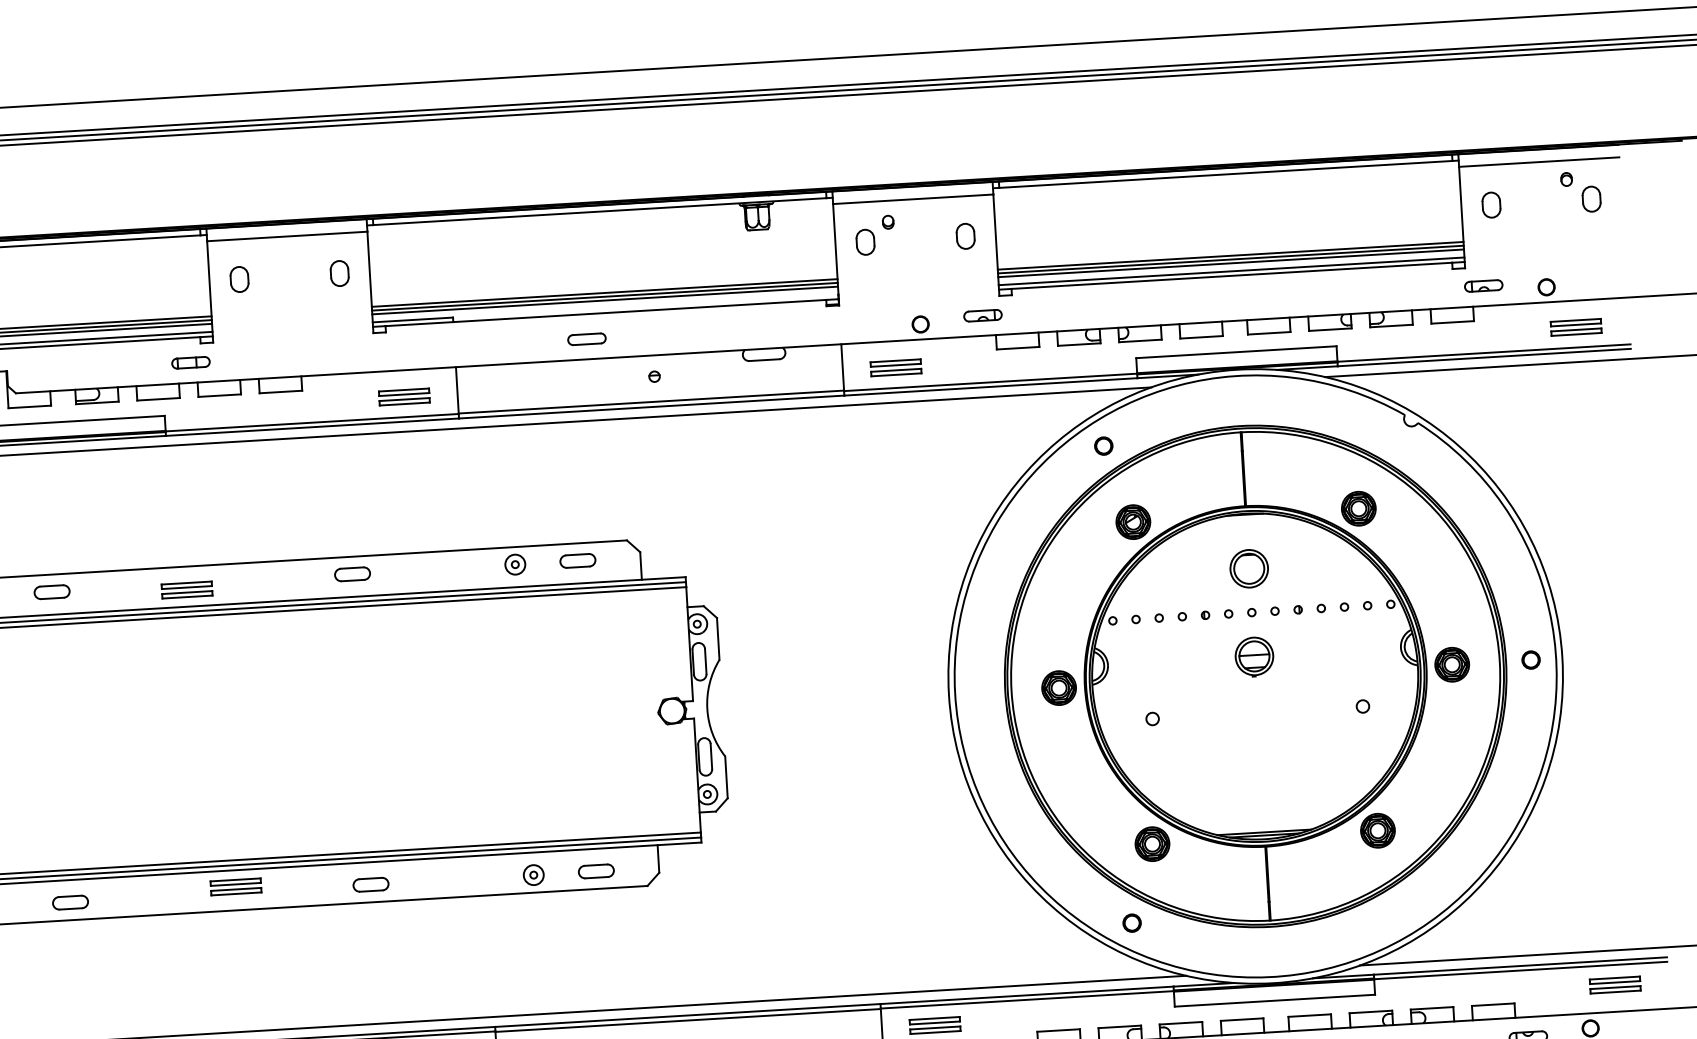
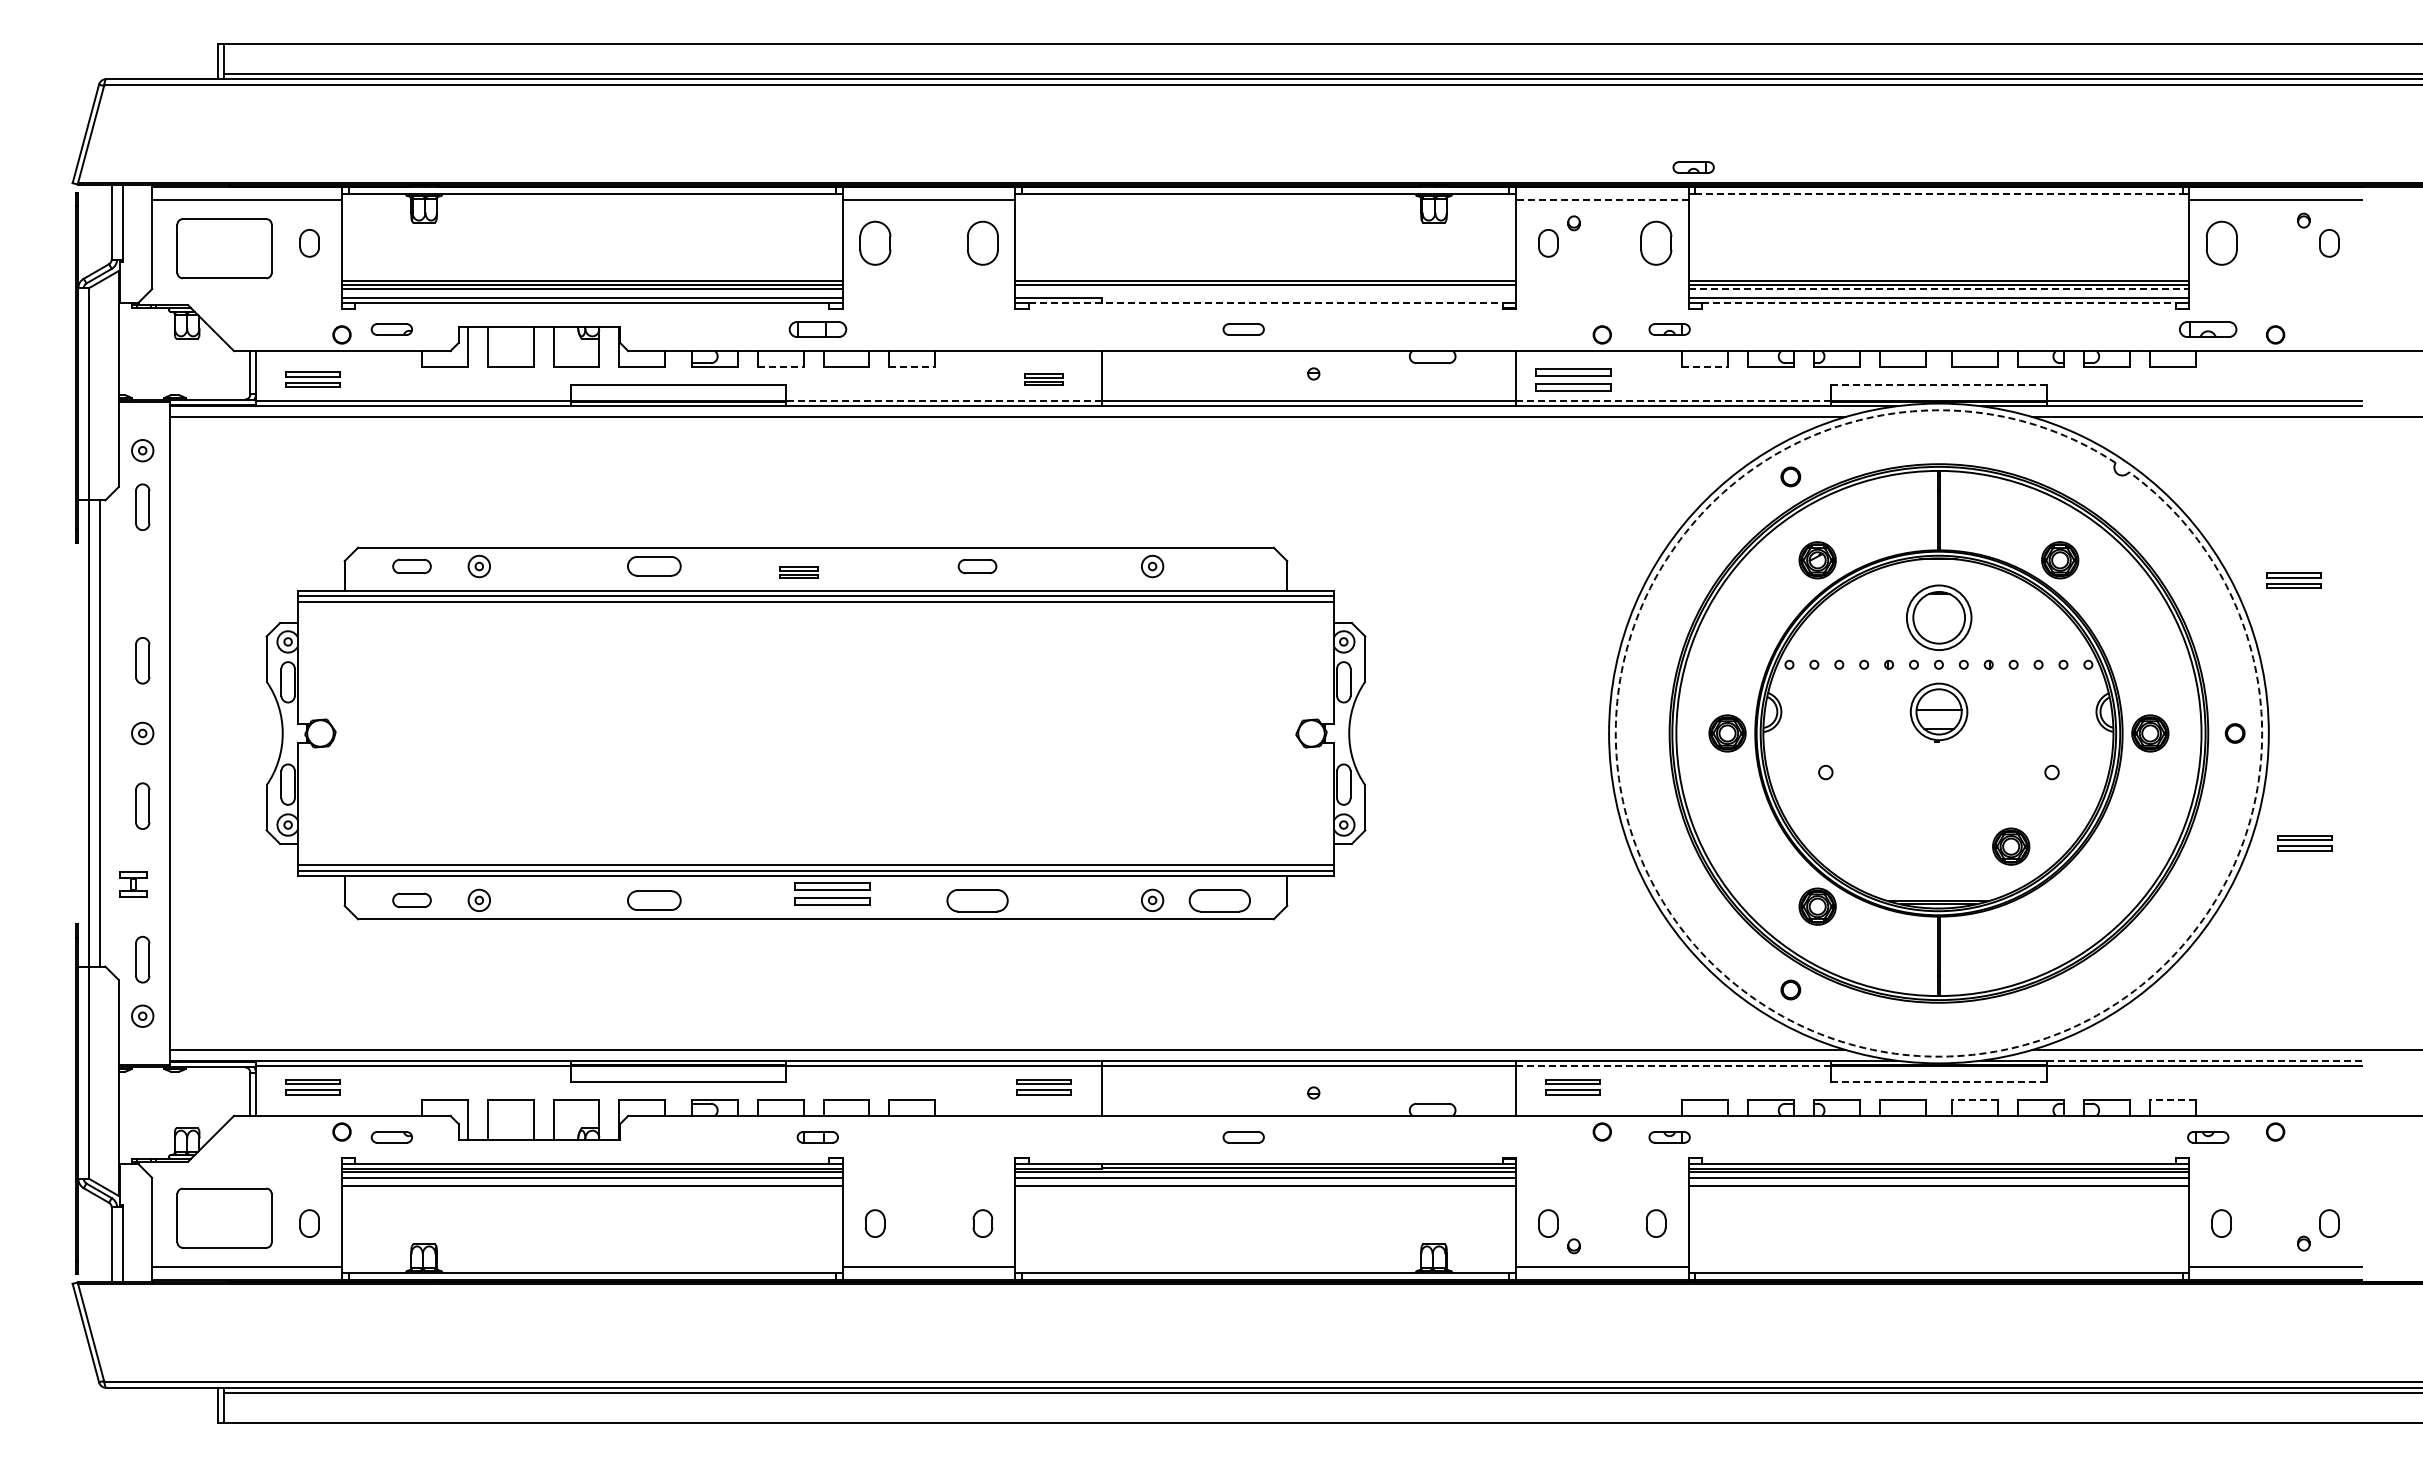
part: (996, 163) -> (1693, 167), added
line: (1225, 174) -> (1938, 193), solid -> dashed
line: (912, 199) -> (1601, 200), solid -> dashed
part: (1491, 205) -> (2221, 243), size x1.6
part: (965, 236) -> (1655, 243), size x1.6
line: (1231, 263) -> (1939, 289), solid -> dashed
part: (339, 273) -> (982, 243), size x1.6
line: (1231, 275) -> (1938, 302), solid -> dashed
part: (238, 279) -> (874, 243), size x1.6
part: (1483, 285) -> (2208, 329), size x1.4
line: (605, 300) -> (1265, 289), removed
line: (605, 312) -> (1265, 302), solid -> dashed
part: (1575, 327) -> (2293, 580), moved
line: (1018, 348) -> (1705, 366), solid -> dashed
line: (1235, 352) -> (1938, 384), solid -> dashed
part: (190, 362) -> (817, 329), size x1.4
part: (895, 367) -> (1572, 379), size x1.4
line: (990, 382) -> (1673, 401), solid -> dashed
line: (281, 391) -> (912, 366), solid -> dashed
part: (403, 396) -> (1043, 379), size x0.7
line: (158, 399) -> (780, 366), solid -> dashed
line: (311, 422) -> (943, 401), solid -> dashed
part: (577, 560) -> (1219, 566), removed
part: (1248, 568) -> (1938, 617), size x1.6
part: (186, 589) -> (798, 572), size x0.7
part: (52, 592) -> (654, 566), size x1.4
part: (1254, 656) -> (1938, 711), size x1.4
part: (1378, 830) -> (2011, 846), moved
part: (595, 870) -> (1219, 899), size x1.6
part: (370, 883) -> (977, 899), size x1.6
part: (235, 887) -> (832, 894), size x1.4
part: (70, 901) -> (654, 899), size x1.4
arc: (1099, 933) -> (1755, 999), solid -> dashed
line: (1520, 965) -> (2204, 1060), solid -> dashed
part: (1615, 985) -> (2304, 843), moved
line: (1027, 999) -> (1673, 1065), solid -> dashed
line: (1274, 1000) -> (1938, 1082), solid -> dashed
line: (1493, 1004) -> (2172, 1100), solid -> dashed
line: (1309, 1015) -> (1975, 1100), solid -> dashed

